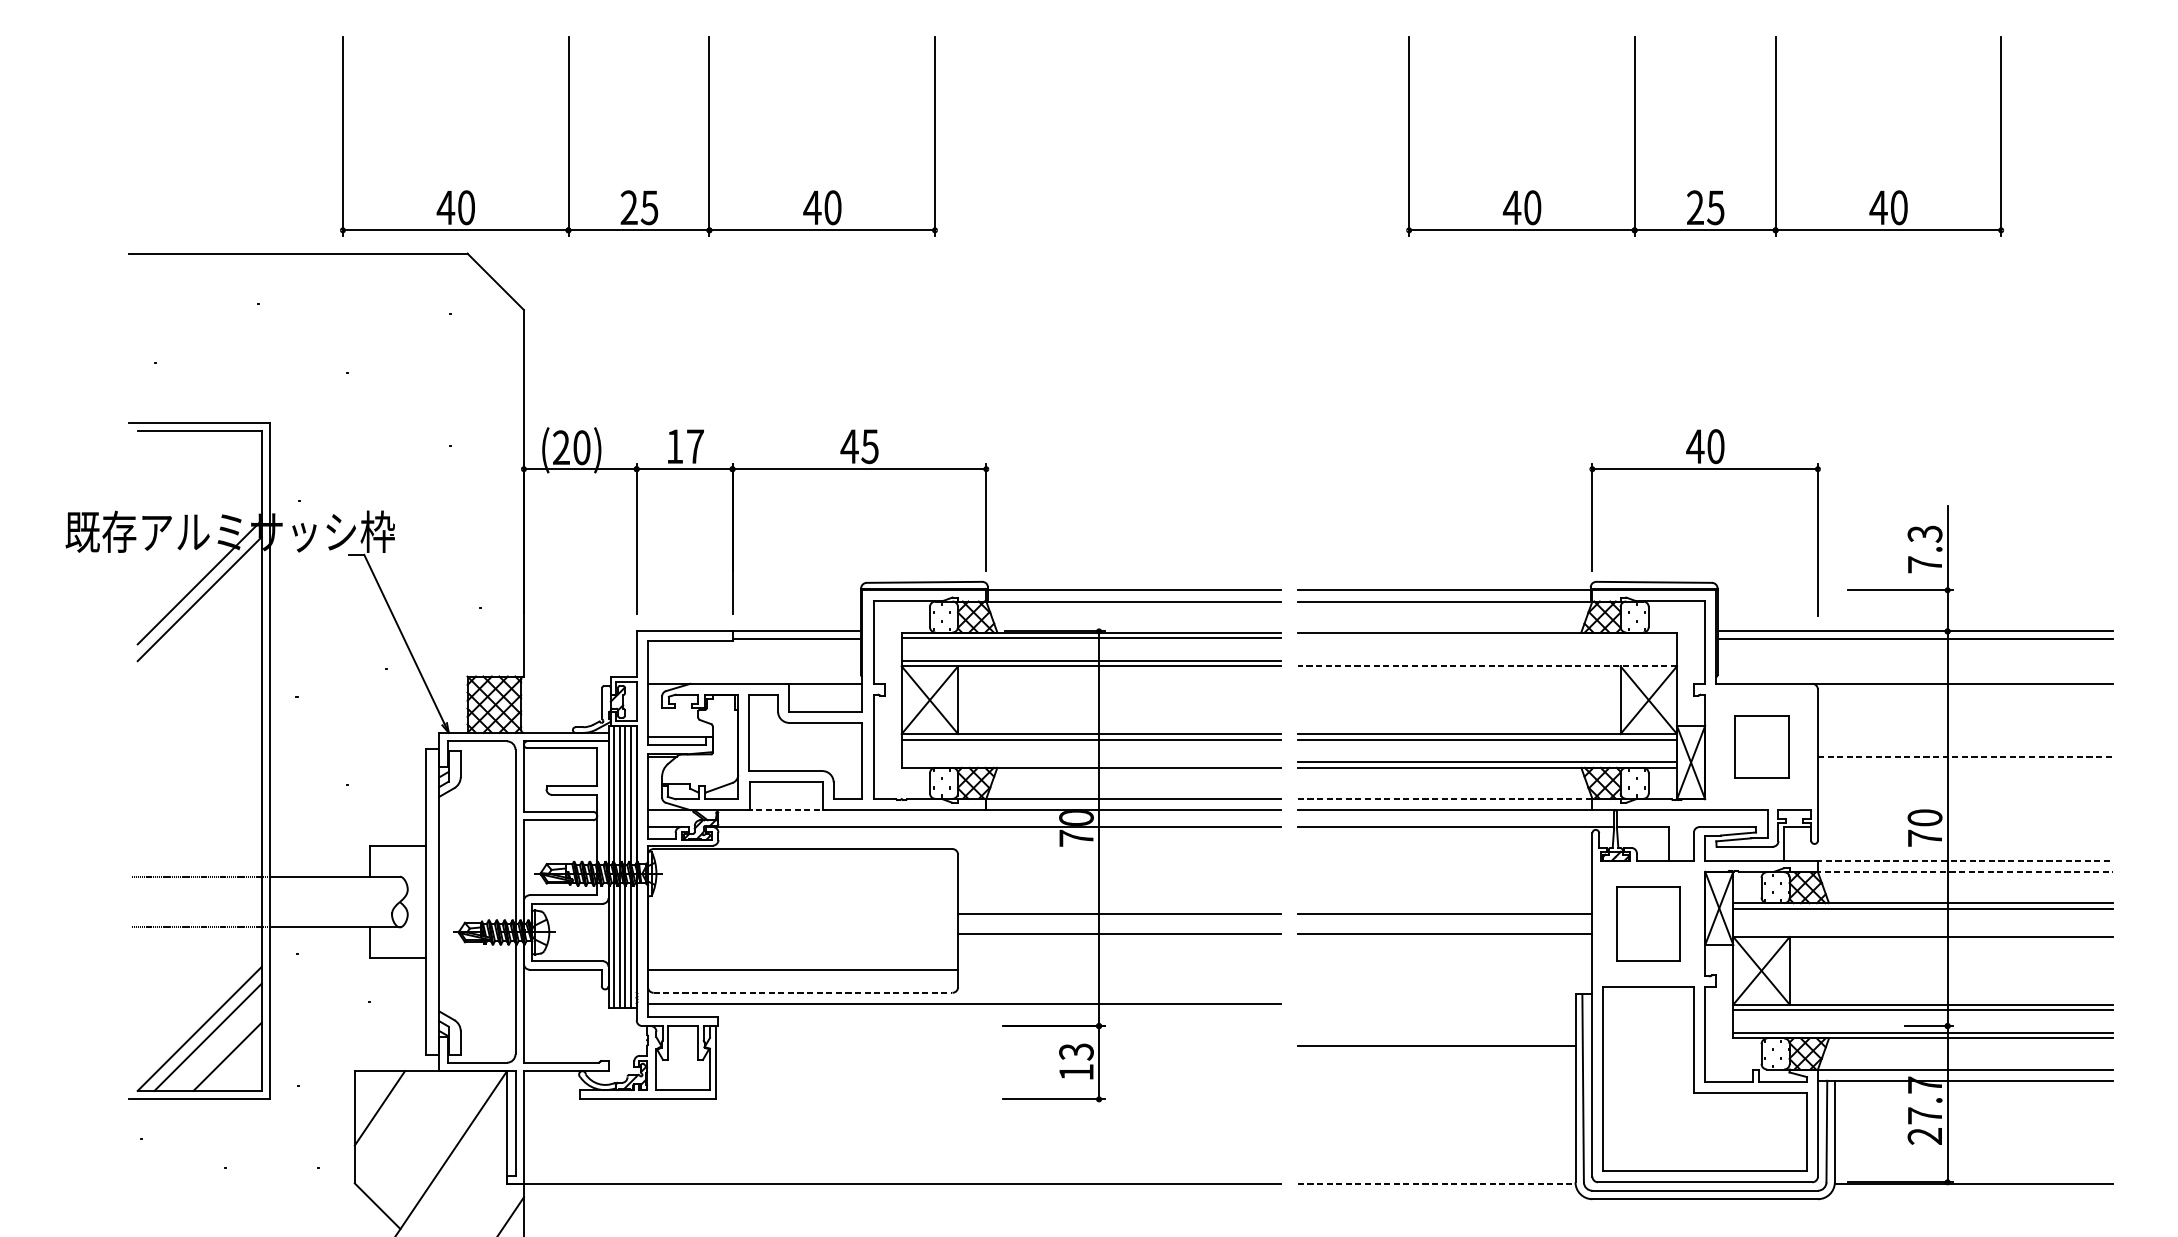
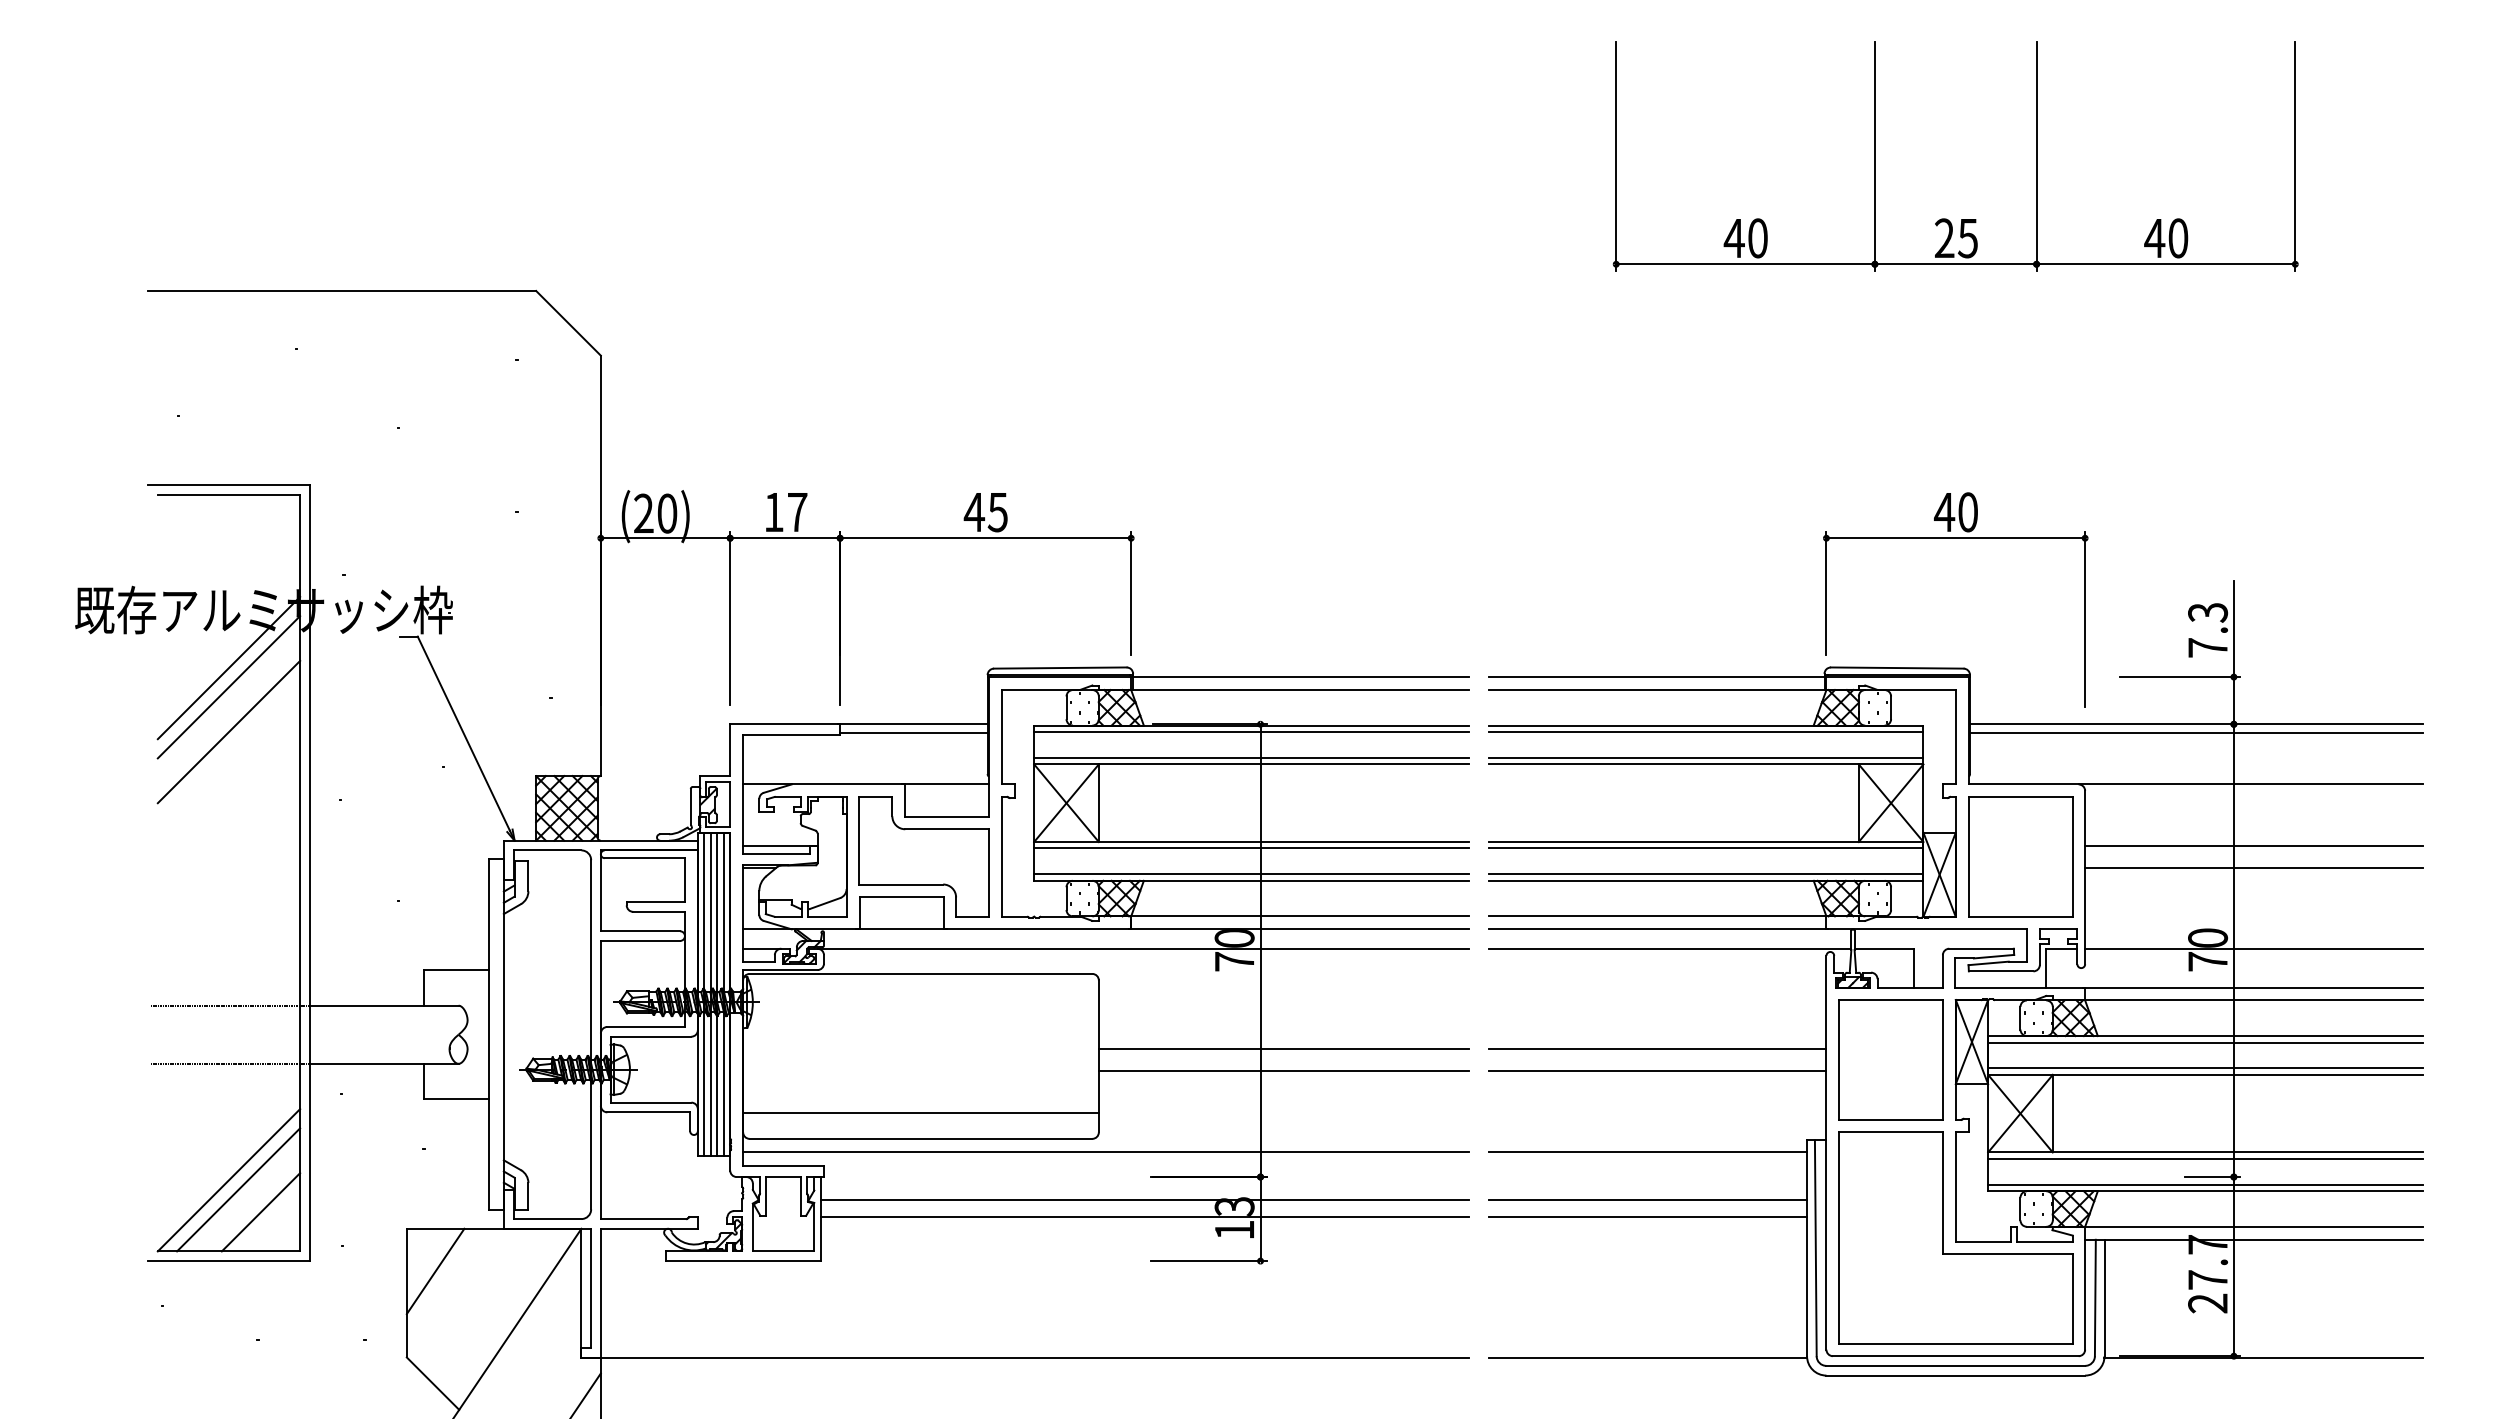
part: (630, 190) -> (723, 218), removed
line: (199, 637) -> (228, 731), added
line: (1486, 638) -> (1705, 732), added
line: (1486, 660) -> (1705, 757), added
line: (1486, 666) -> (1705, 764), dashed -> solid
line: (1965, 737) -> (2254, 845), added
part: (1761, 746) -> (2020, 856), size x1.67
line: (1965, 756) -> (2254, 867), dashed -> solid
line: (1091, 762) -> (1251, 874), added
line: (1446, 798) -> (1659, 916), dashed -> solid
line: (786, 810) -> (902, 929), dashed -> solid
line: (1965, 826) -> (2254, 948), added
line: (1964, 860) -> (2253, 987), dashed -> solid
line: (1963, 872) -> (2252, 1000), dashed -> solid
part: (1648, 923) -> (1890, 1059), size x1.43
line: (1922, 931) -> (2205, 1068), added
line: (803, 992) -> (921, 1138), dashed -> solid
line: (1436, 1003) -> (1647, 1151), added
line: (997, 1045) -> (1144, 1199), added
line: (997, 1061) -> (1144, 1217), added
line: (1436, 1061) -> (1647, 1217), added
line: (1437, 1184) -> (1648, 1358), dashed -> solid

